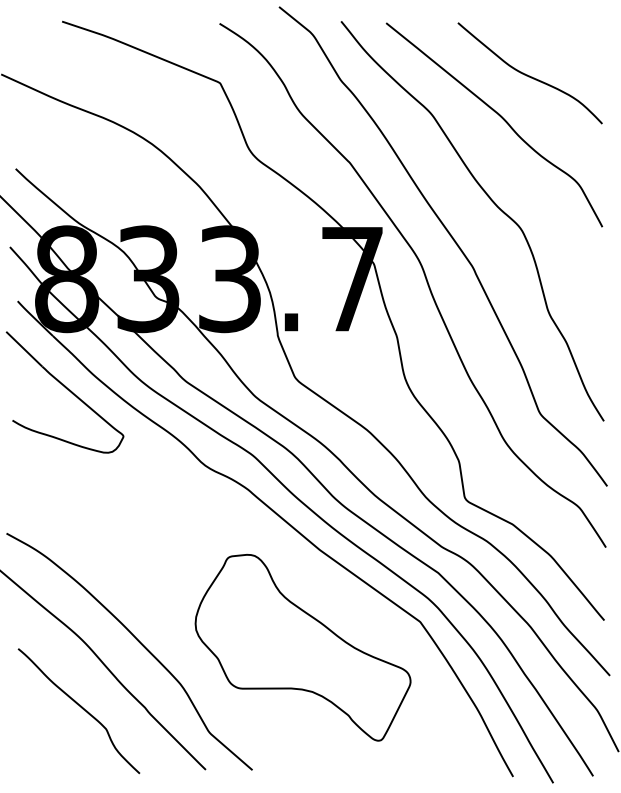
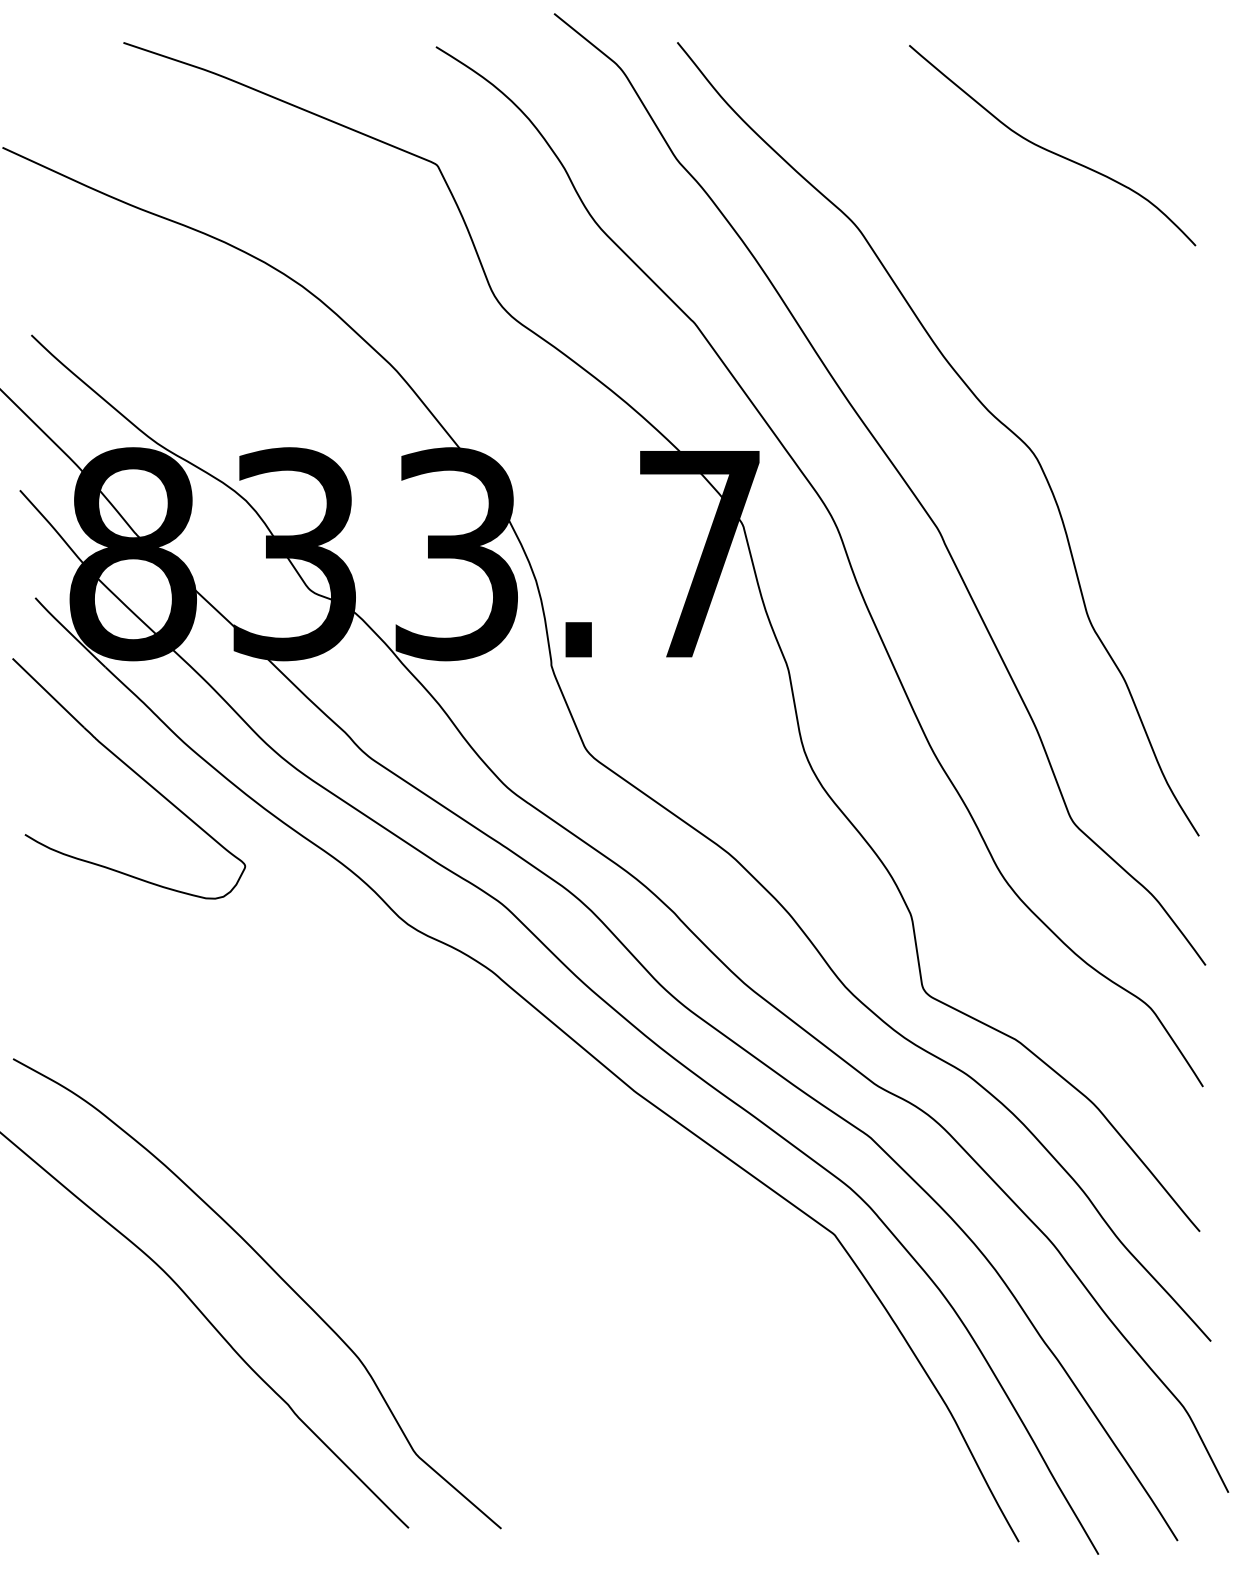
curve: (500, 117) -> (993, 233), removed
part: (302, 647) -> (600, 1285), removed
curve: (81, 708) -> (161, 1406), removed

